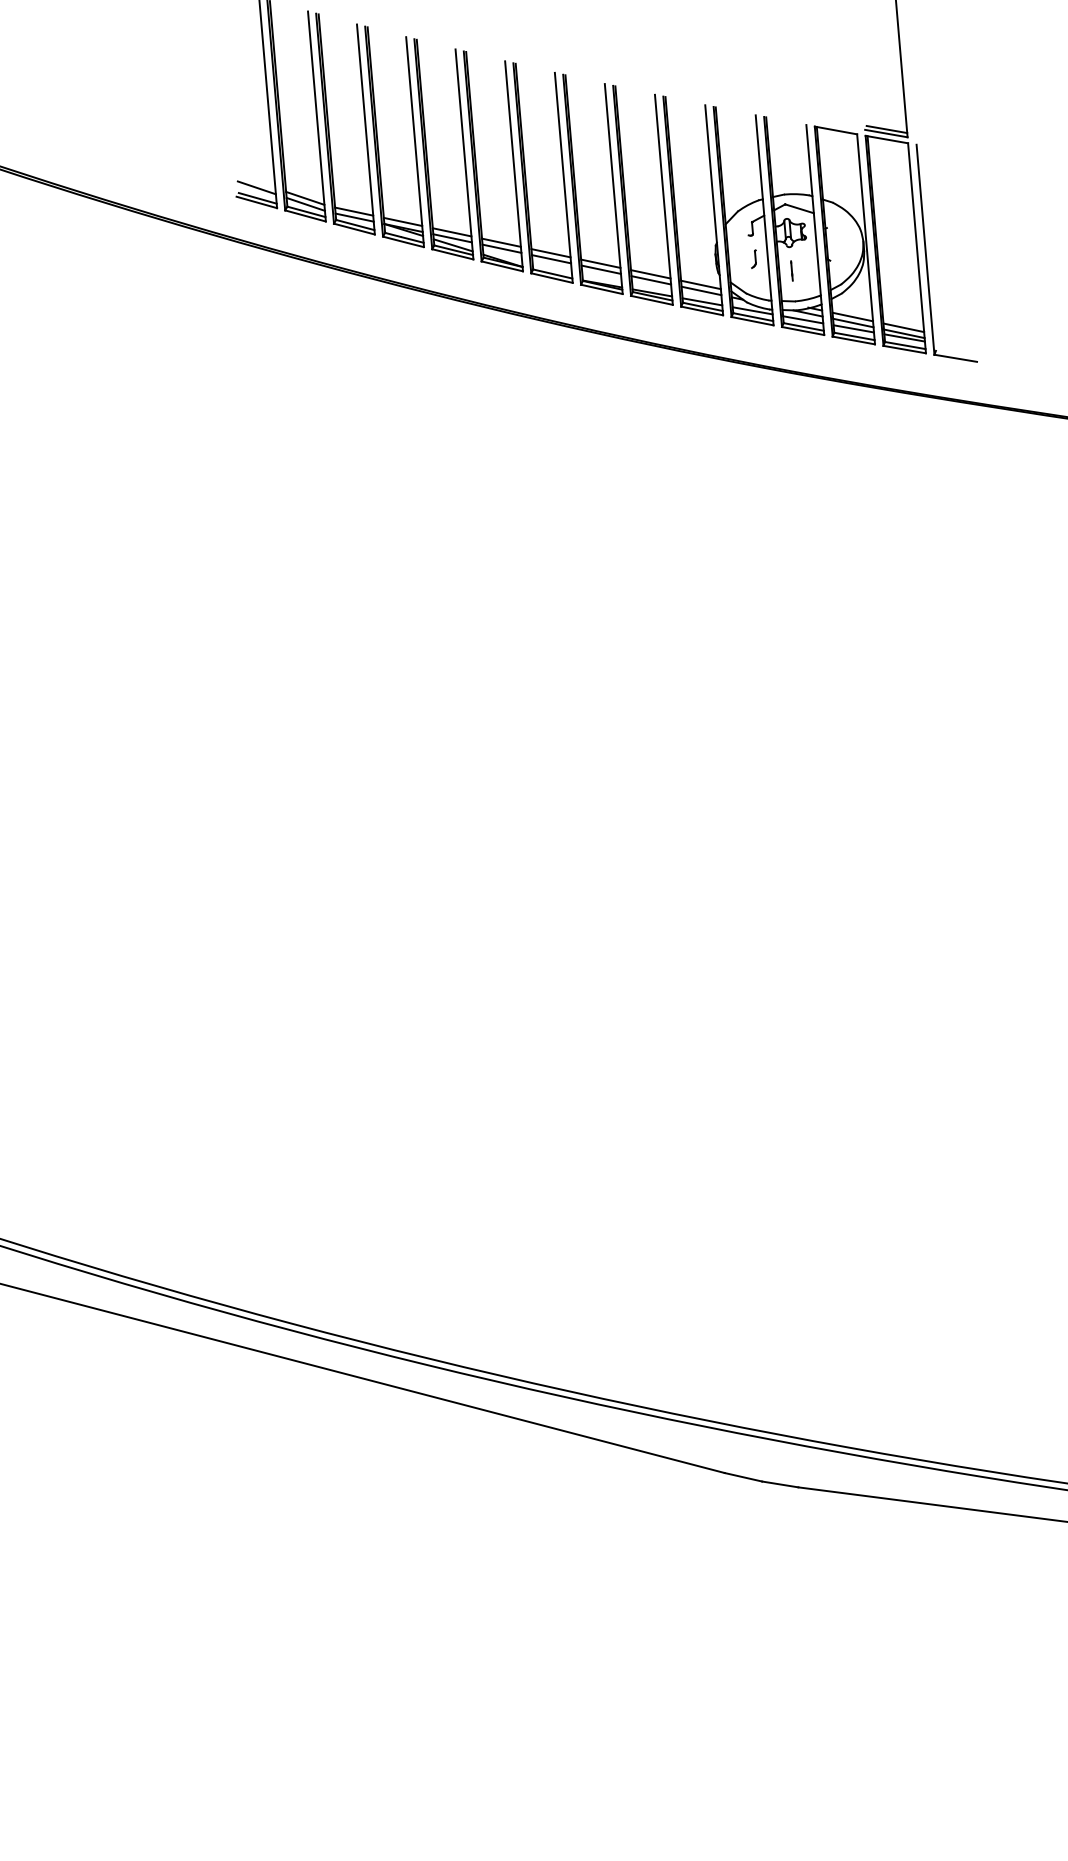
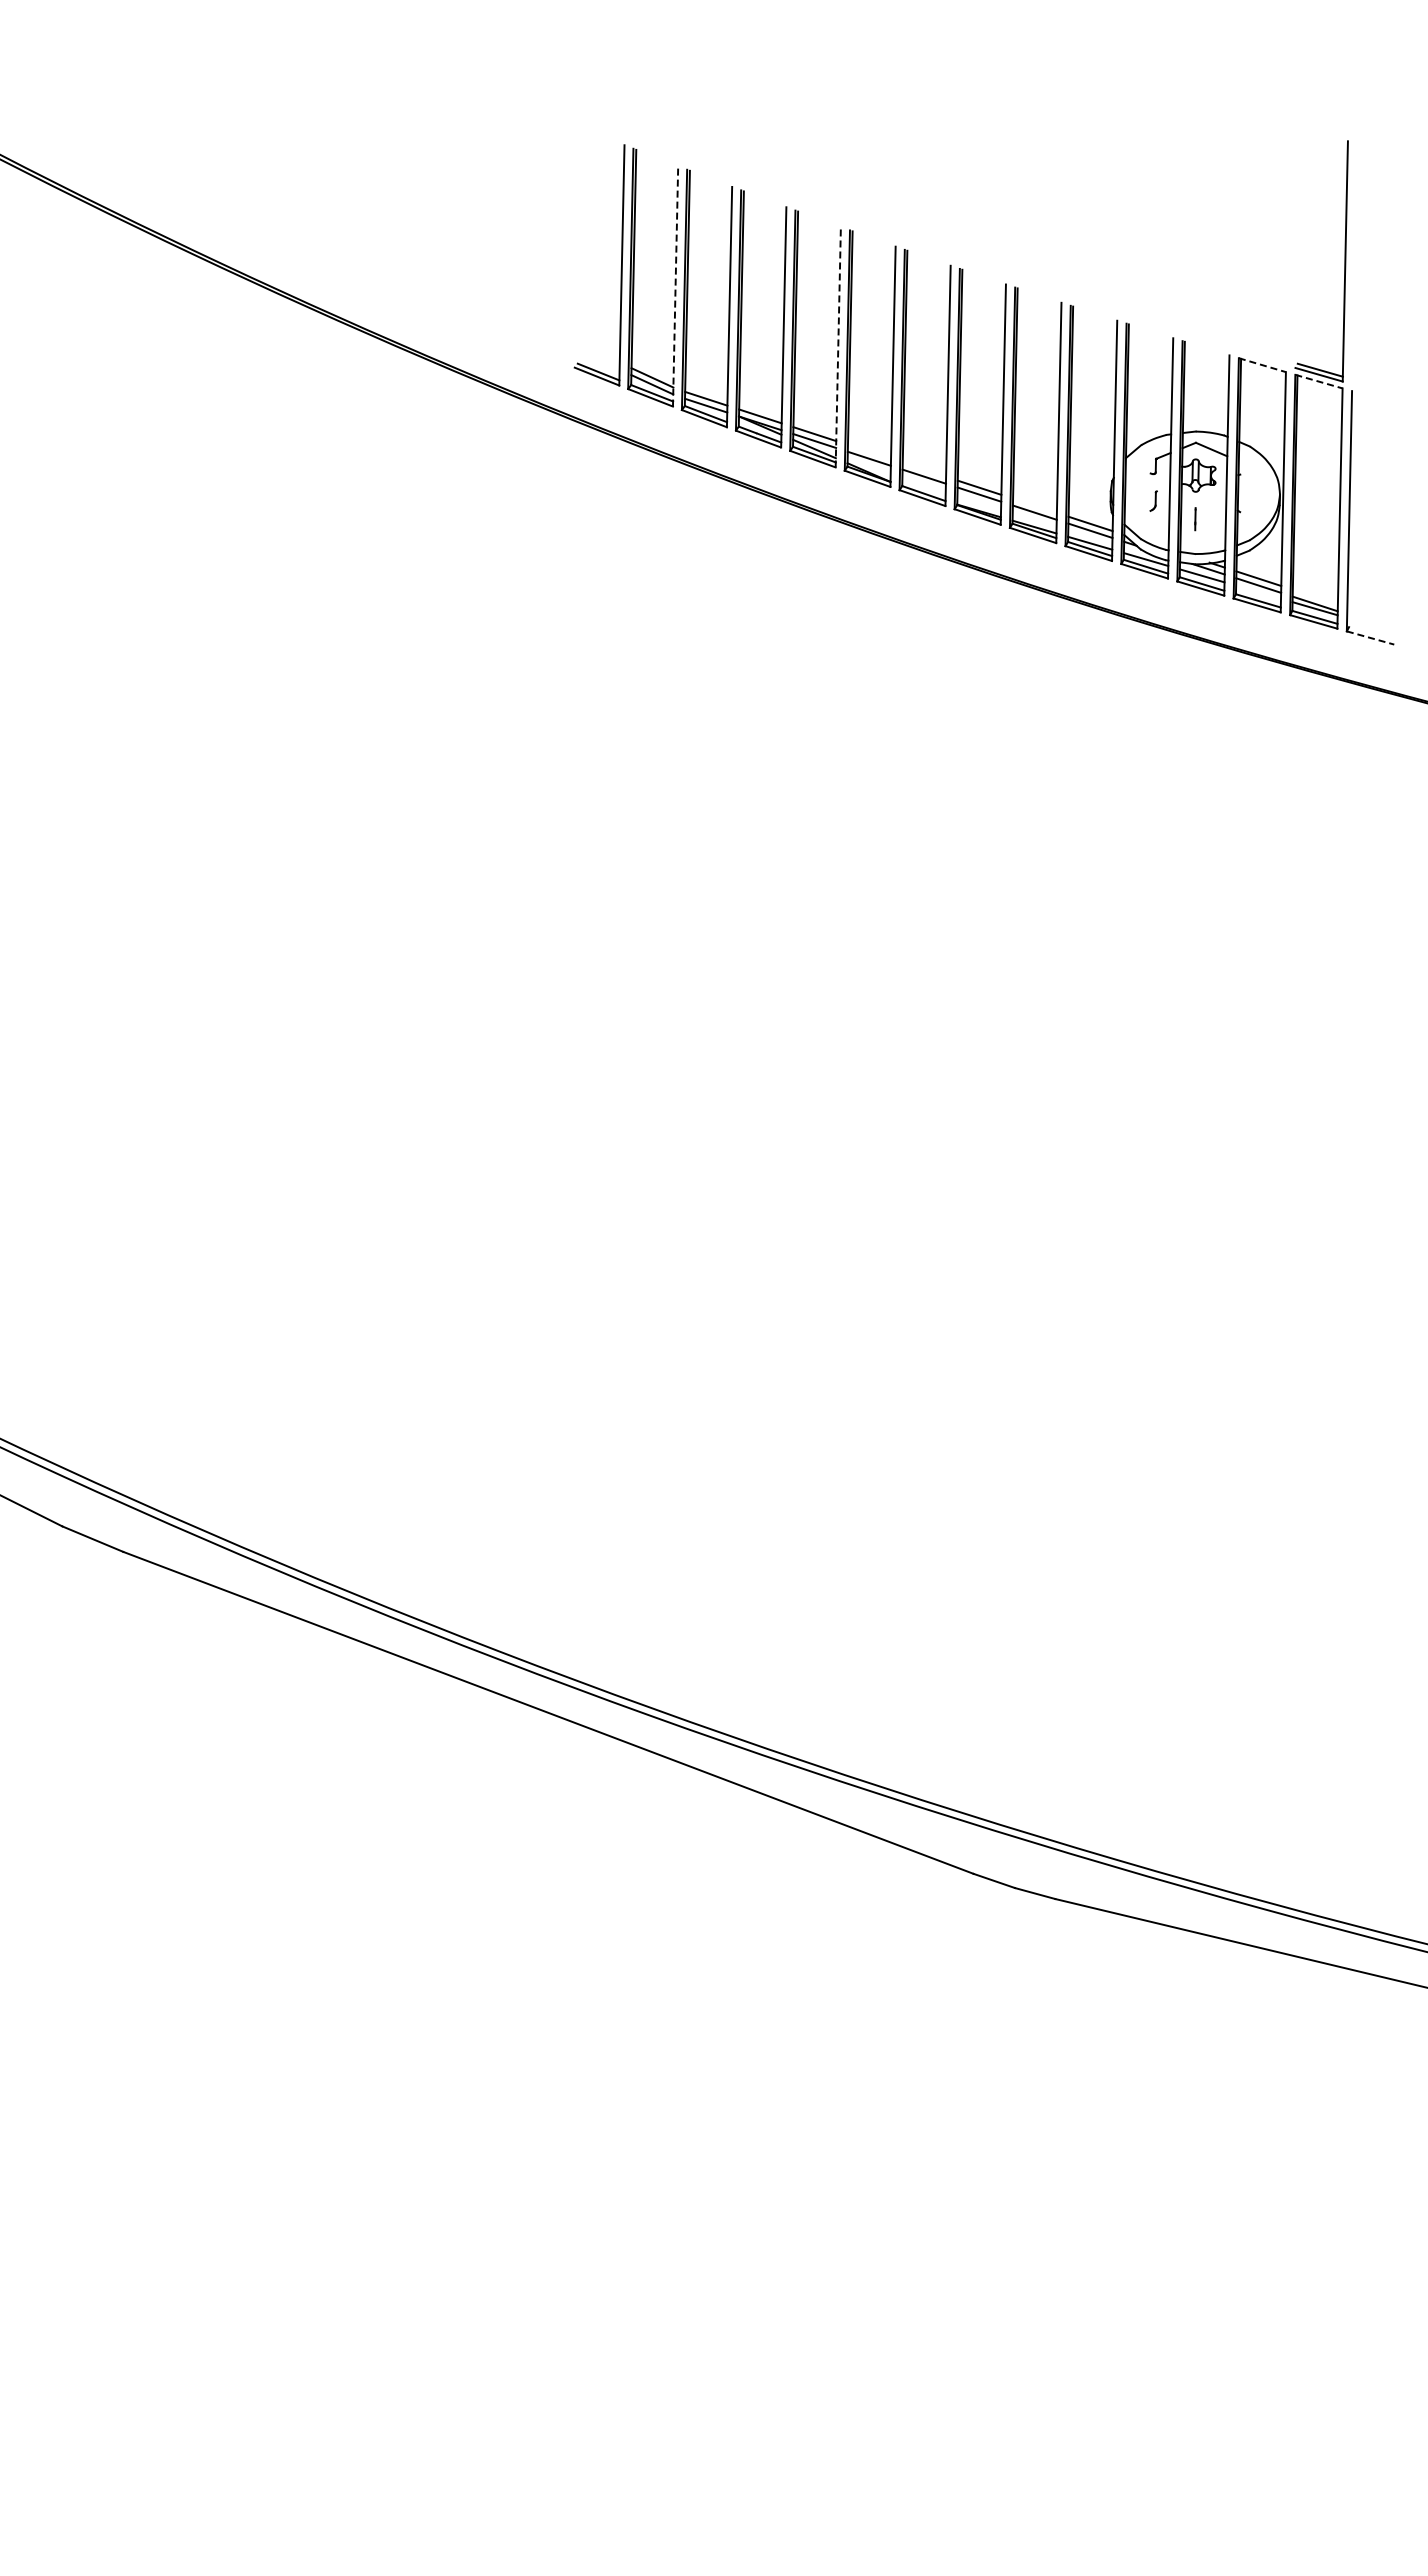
line: (316, 115) -> (675, 285), solid -> dashed
line: (836, 130) -> (1262, 365), solid -> dashed
line: (886, 139) -> (1318, 381), solid -> dashed
line: (464, 153) -> (838, 346), solid -> dashed
line: (256, 187) -> (598, 359), removed
line: (501, 242) -> (869, 451), removed
line: (551, 252) -> (924, 469), removed
line: (650, 274) -> (1034, 505), removed
line: (902, 327) -> (1314, 596), removed
line: (853, 328) -> (1258, 591), removed
line: (955, 357) -> (1370, 637), solid -> dashed

